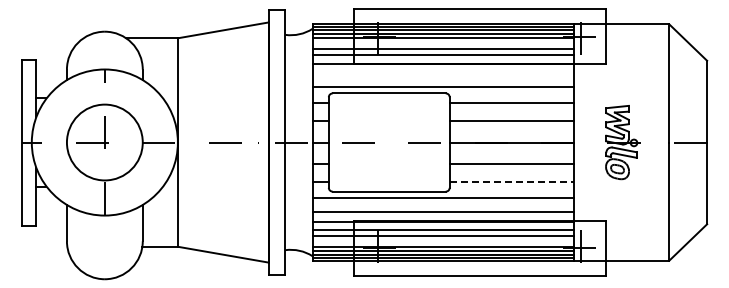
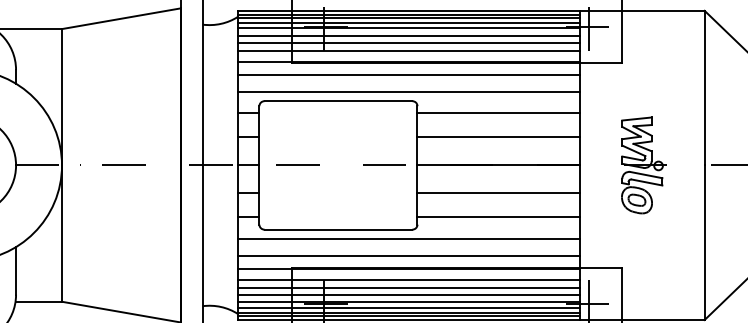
line: (442, 43) -> (408, 35), added
line: (442, 73) -> (408, 75), added
line: (512, 182) -> (499, 217), dashed -> solid
line: (442, 241) -> (408, 294), added

